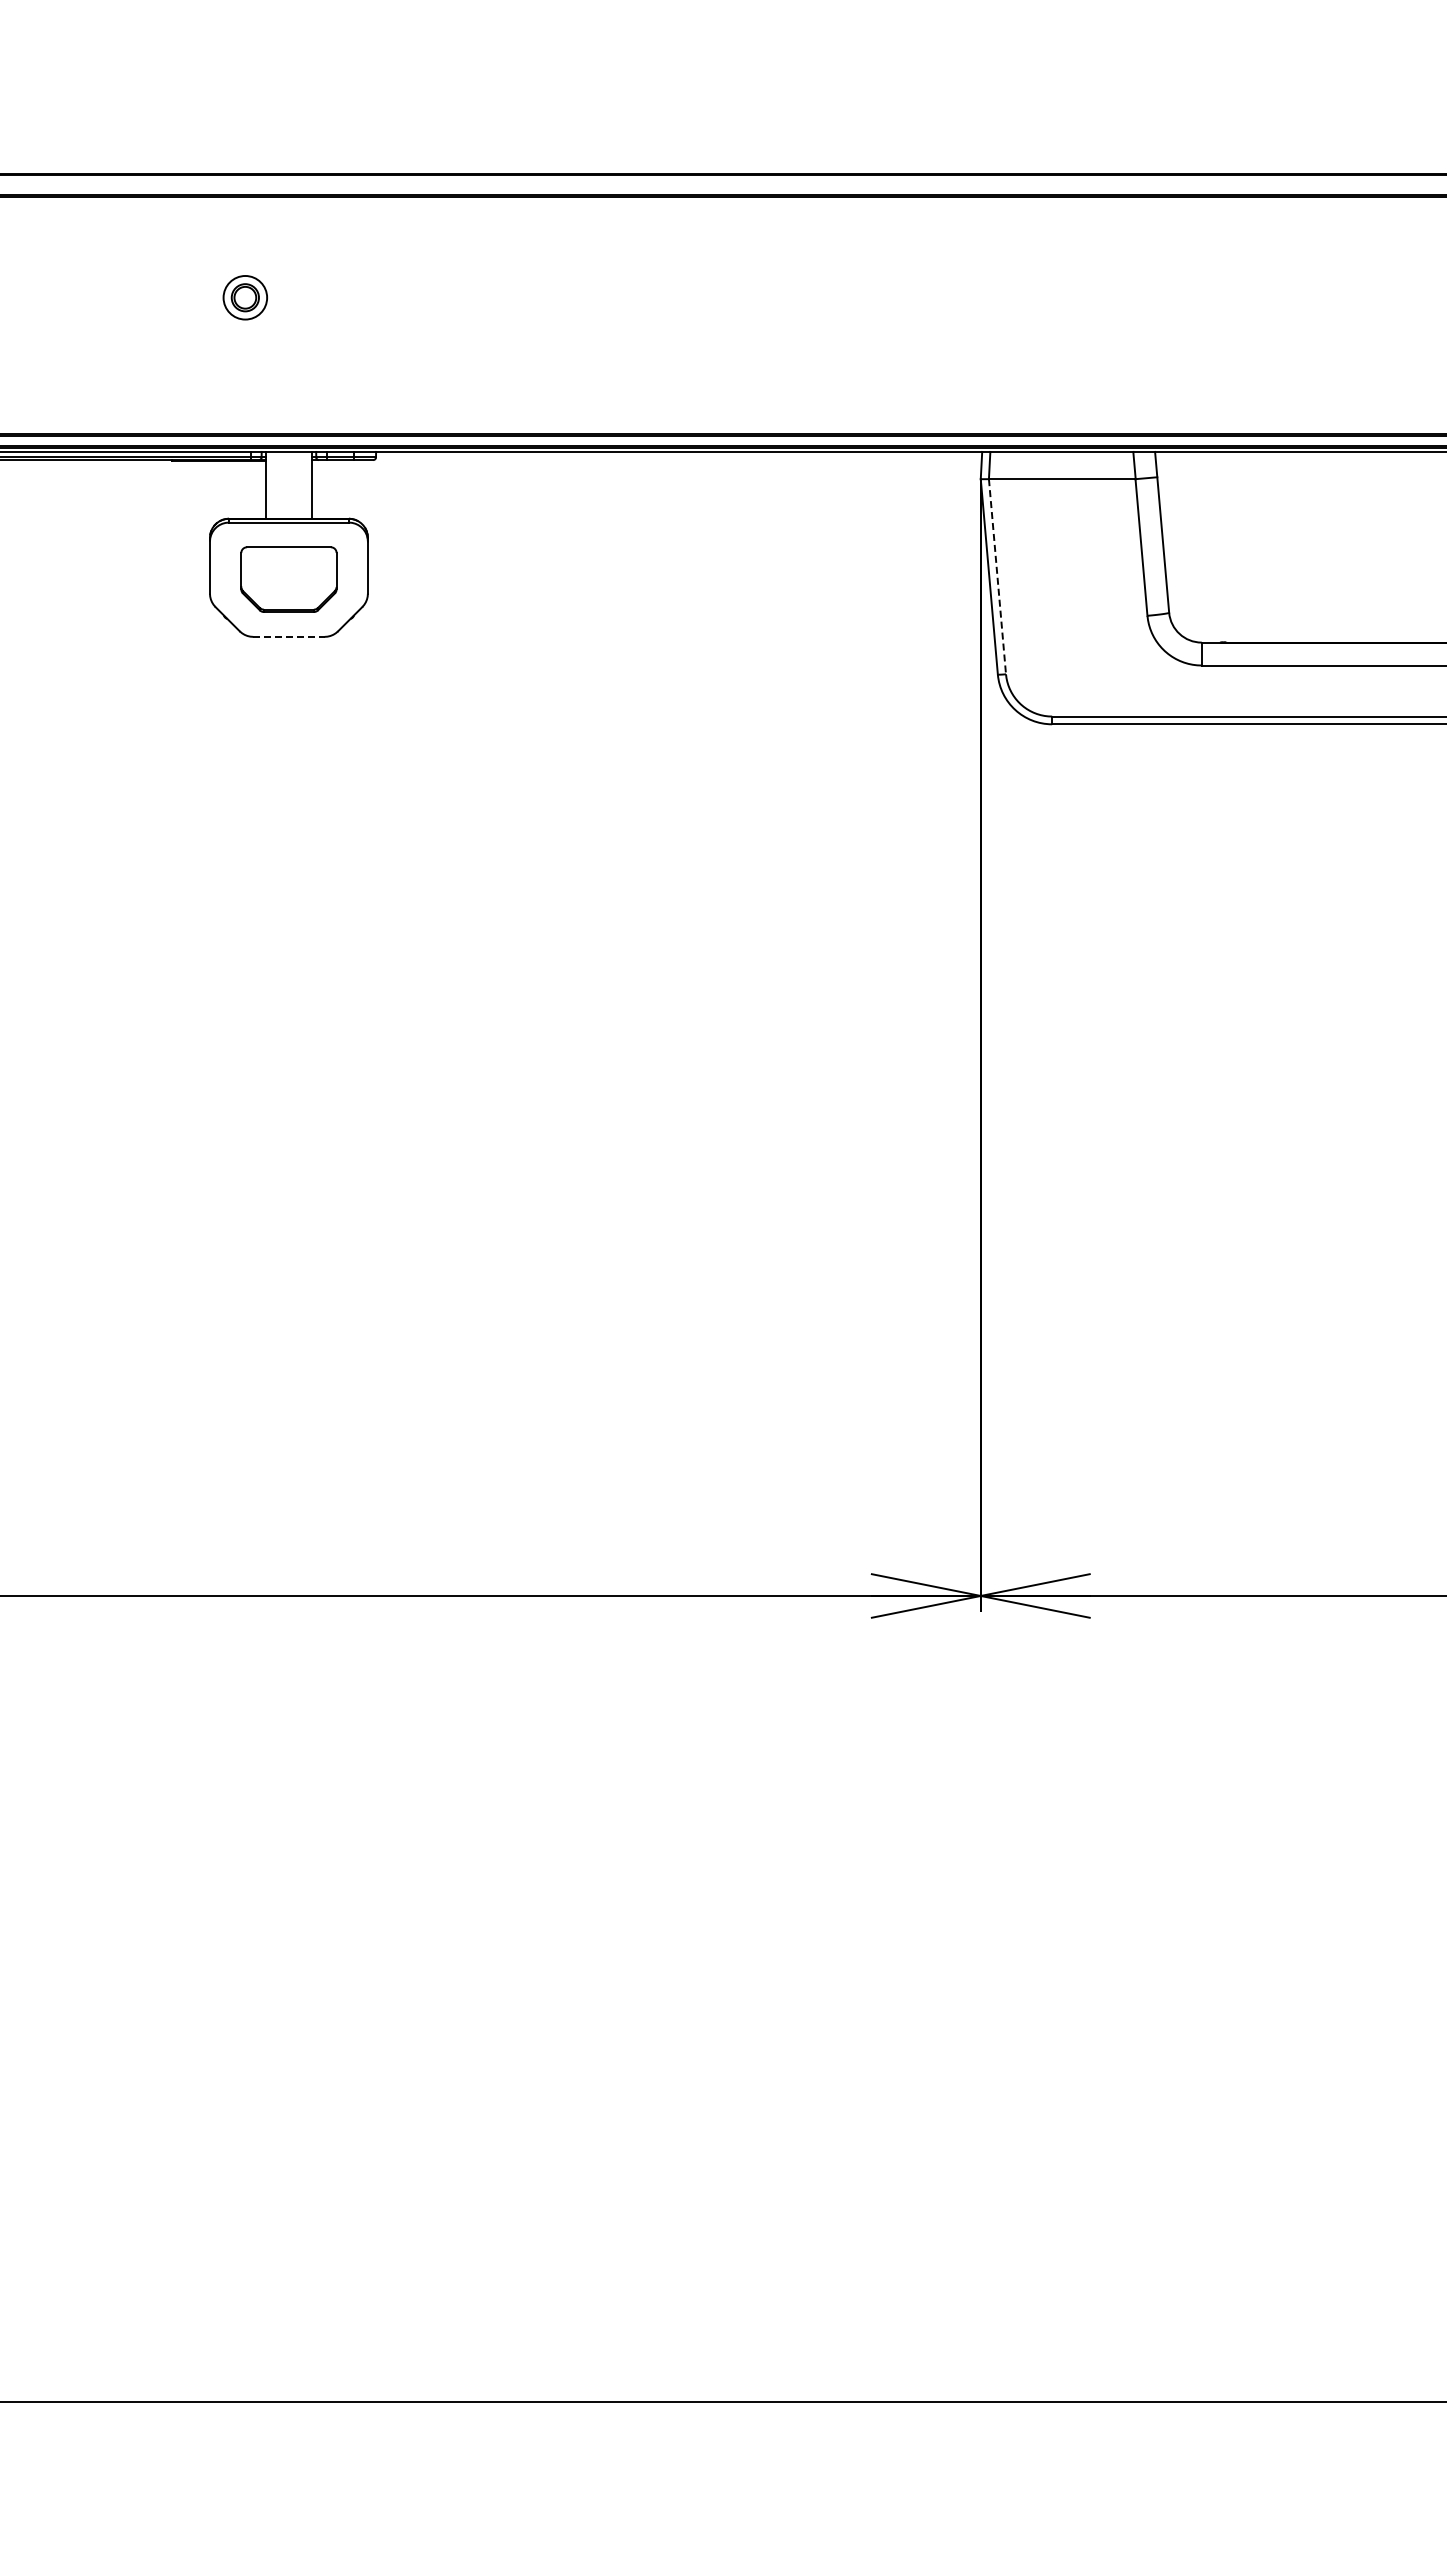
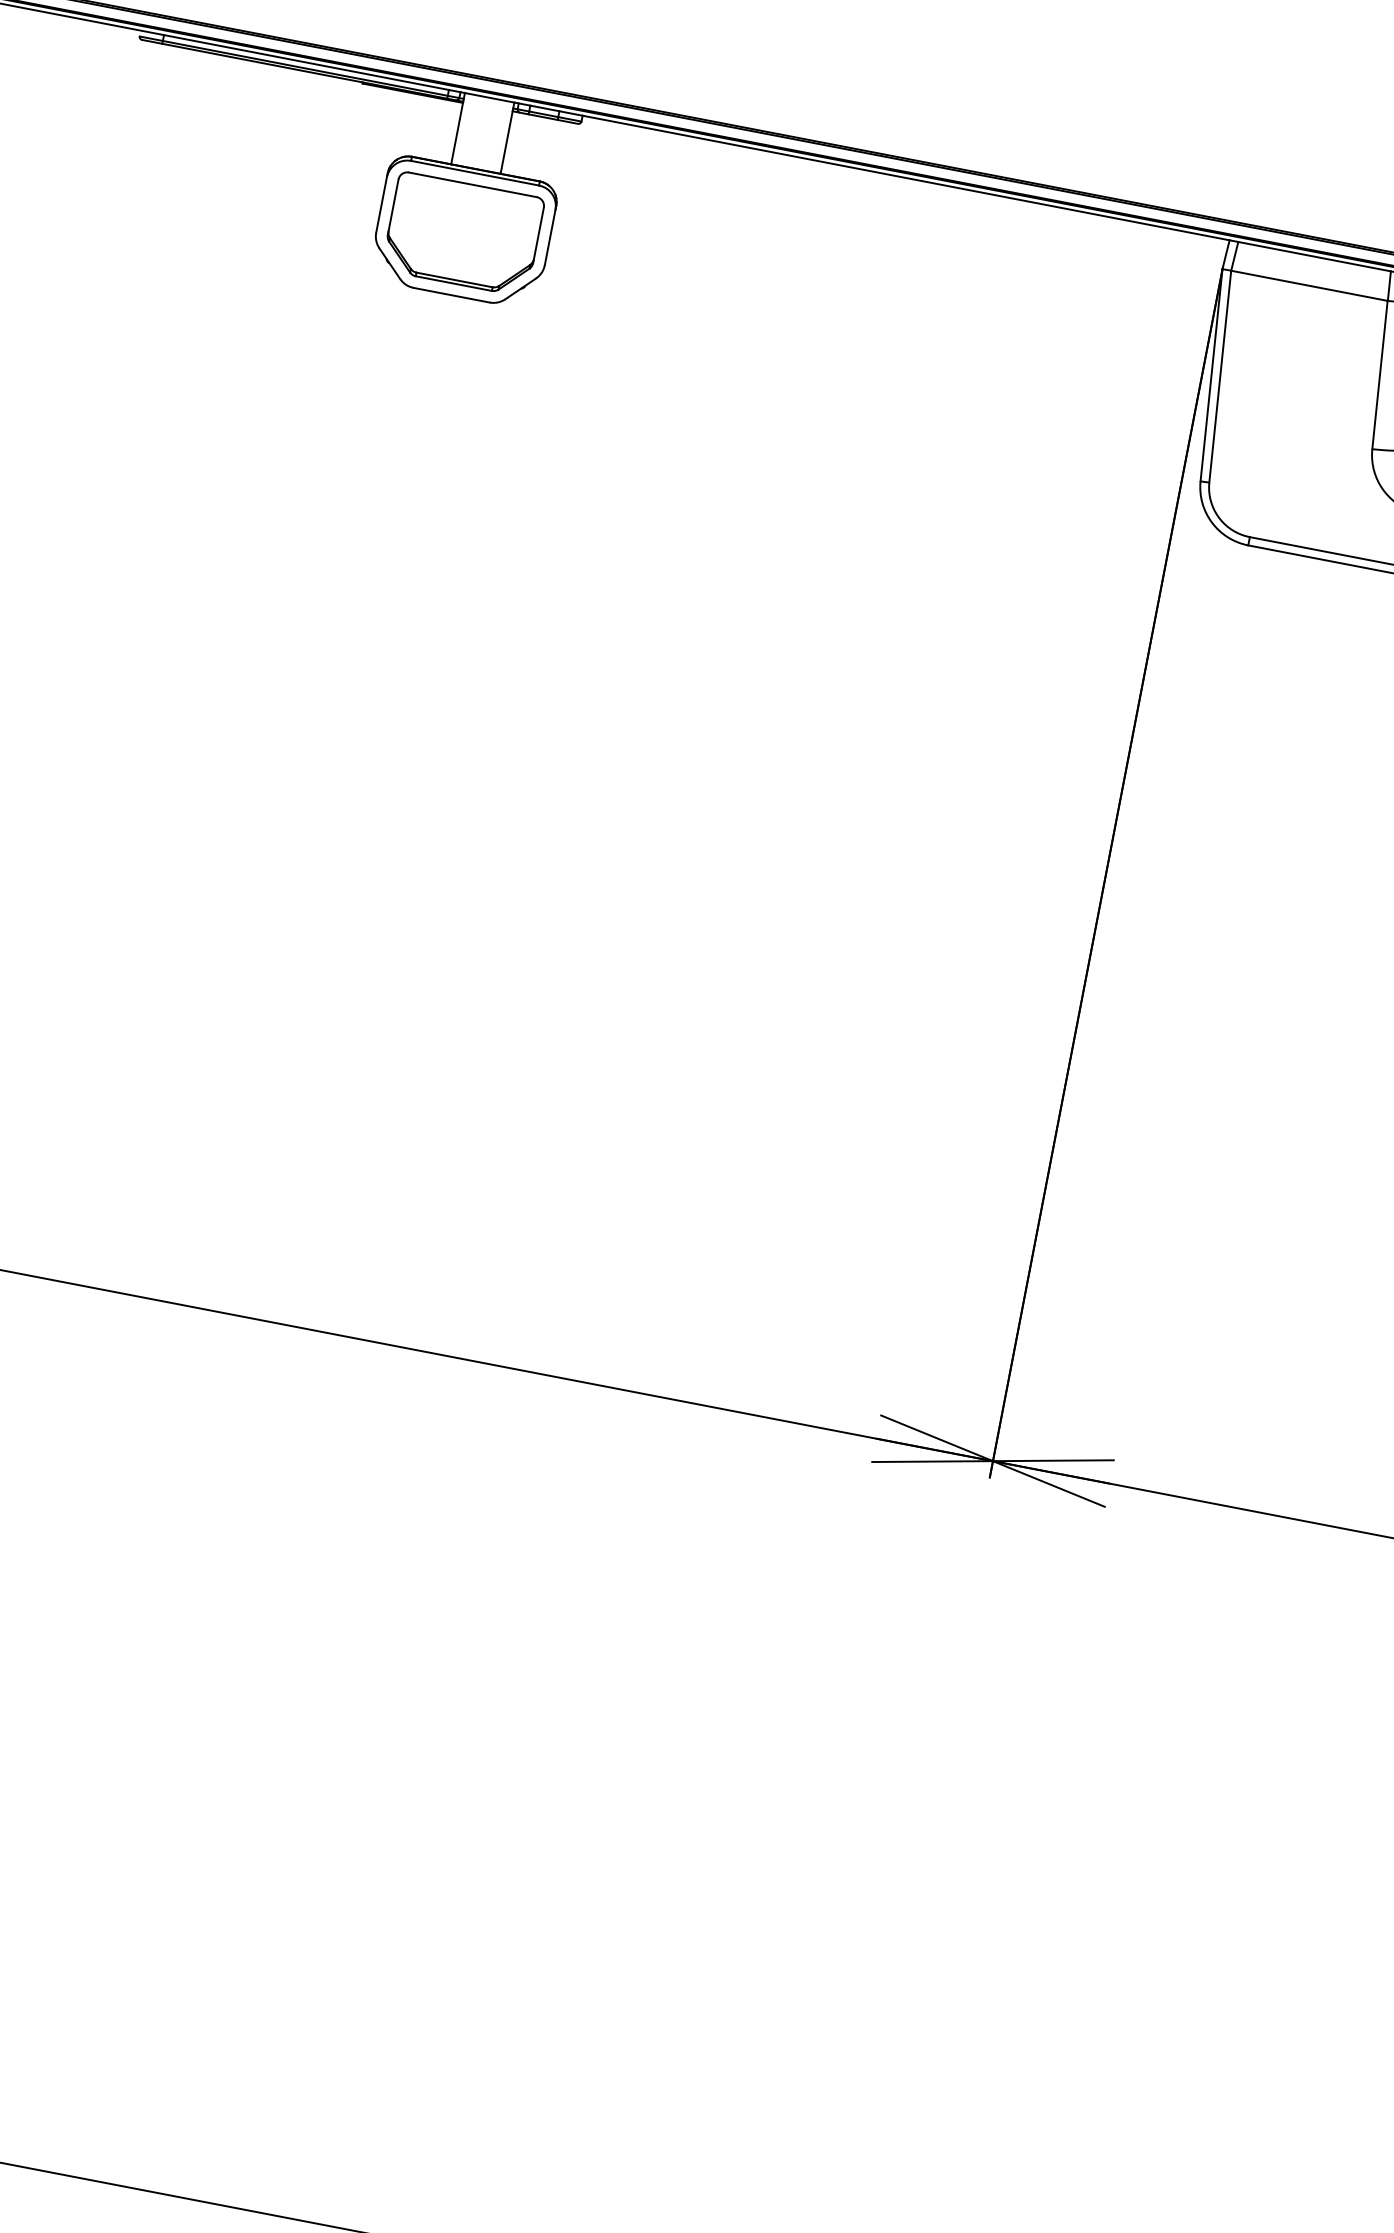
line: (997, 576) -> (1220, 376), dashed -> solid
part: (288, 579) -> (462, 233), size x1.43
line: (288, 636) -> (451, 294), dashed -> solid

